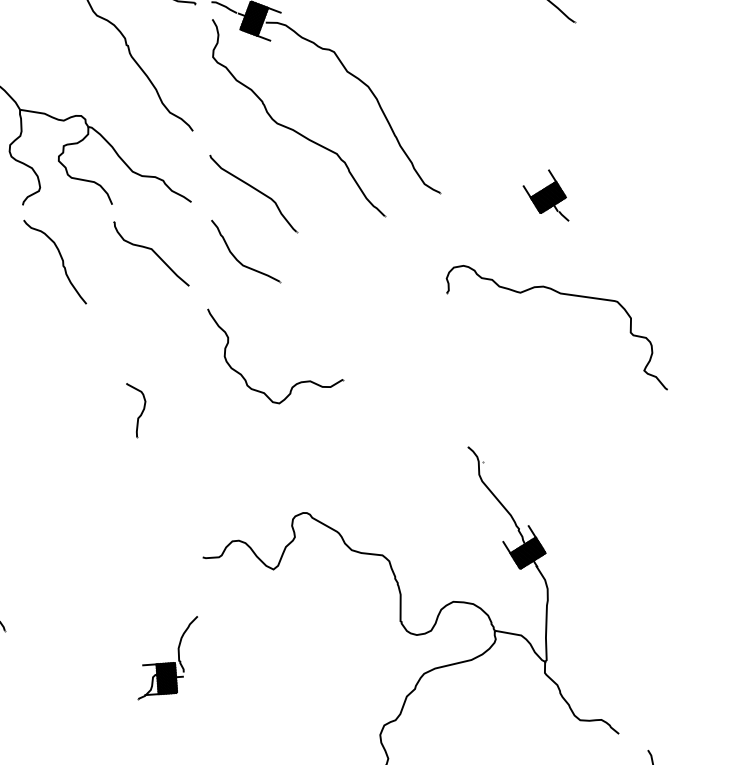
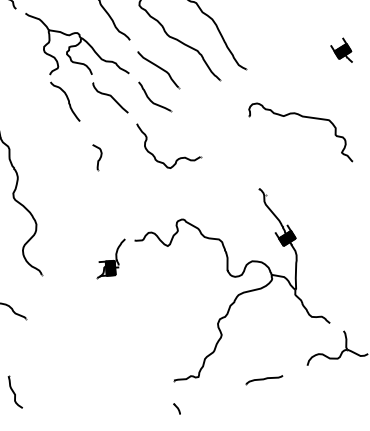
part: (545, 193) -> (341, 49), moved
part: (136, 410) -> (97, 157), moved
part: (166, 657) -> (110, 258), moved

